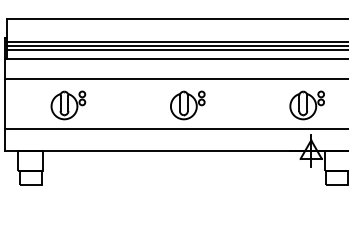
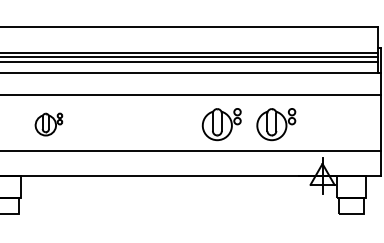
part: (68, 105) -> (49, 124), size x0.7
part: (187, 105) -> (221, 124), moved
part: (306, 105) -> (275, 124), moved

